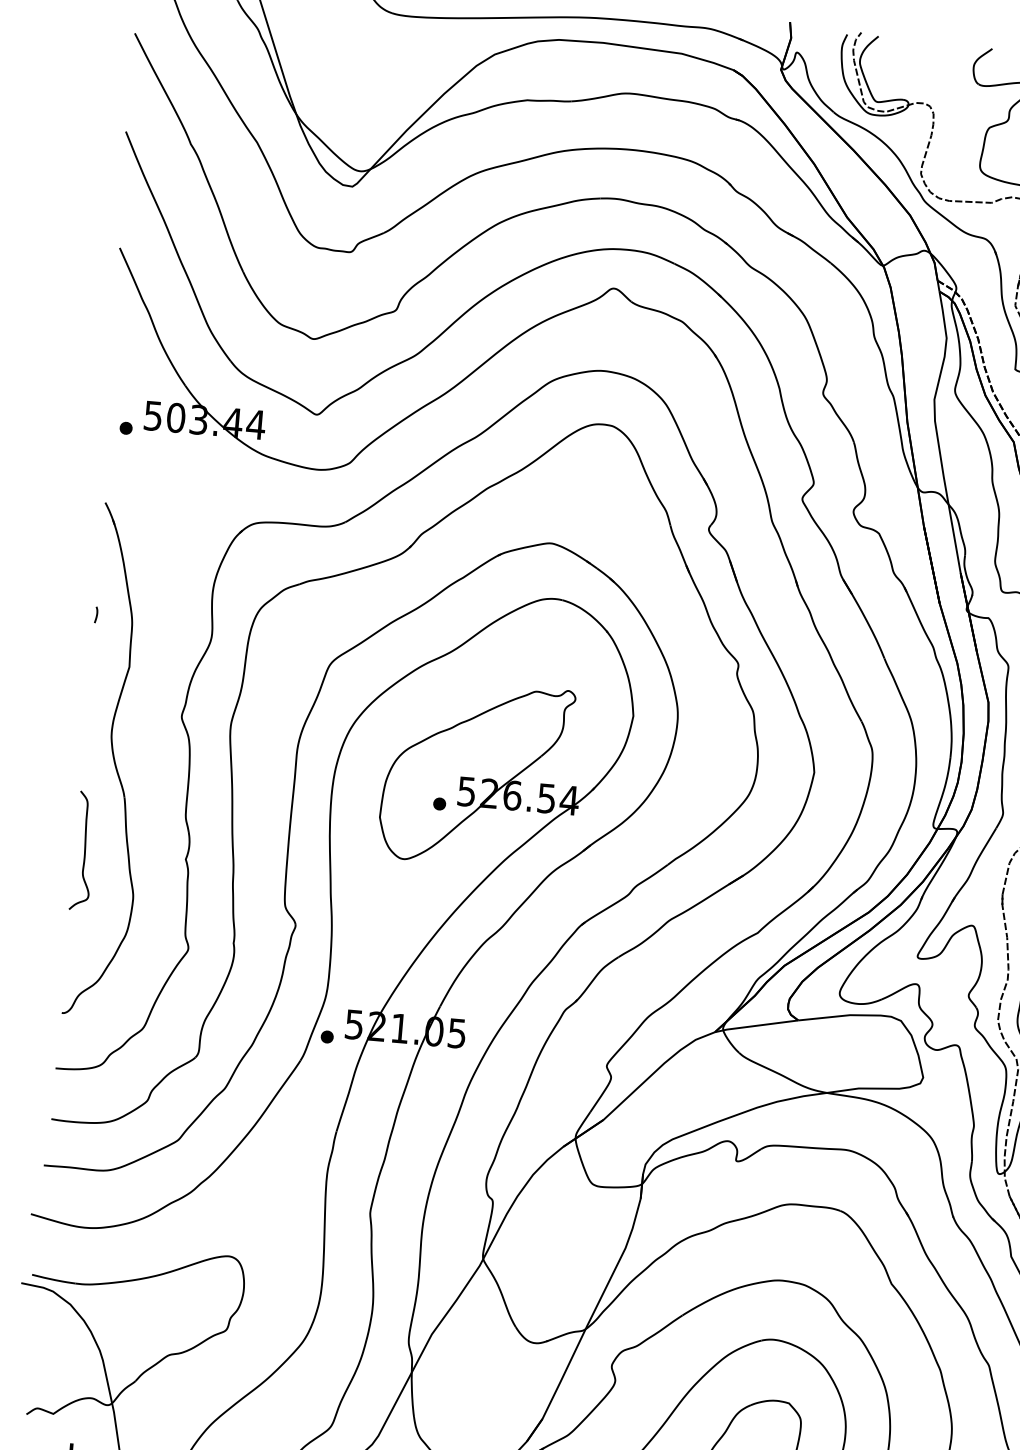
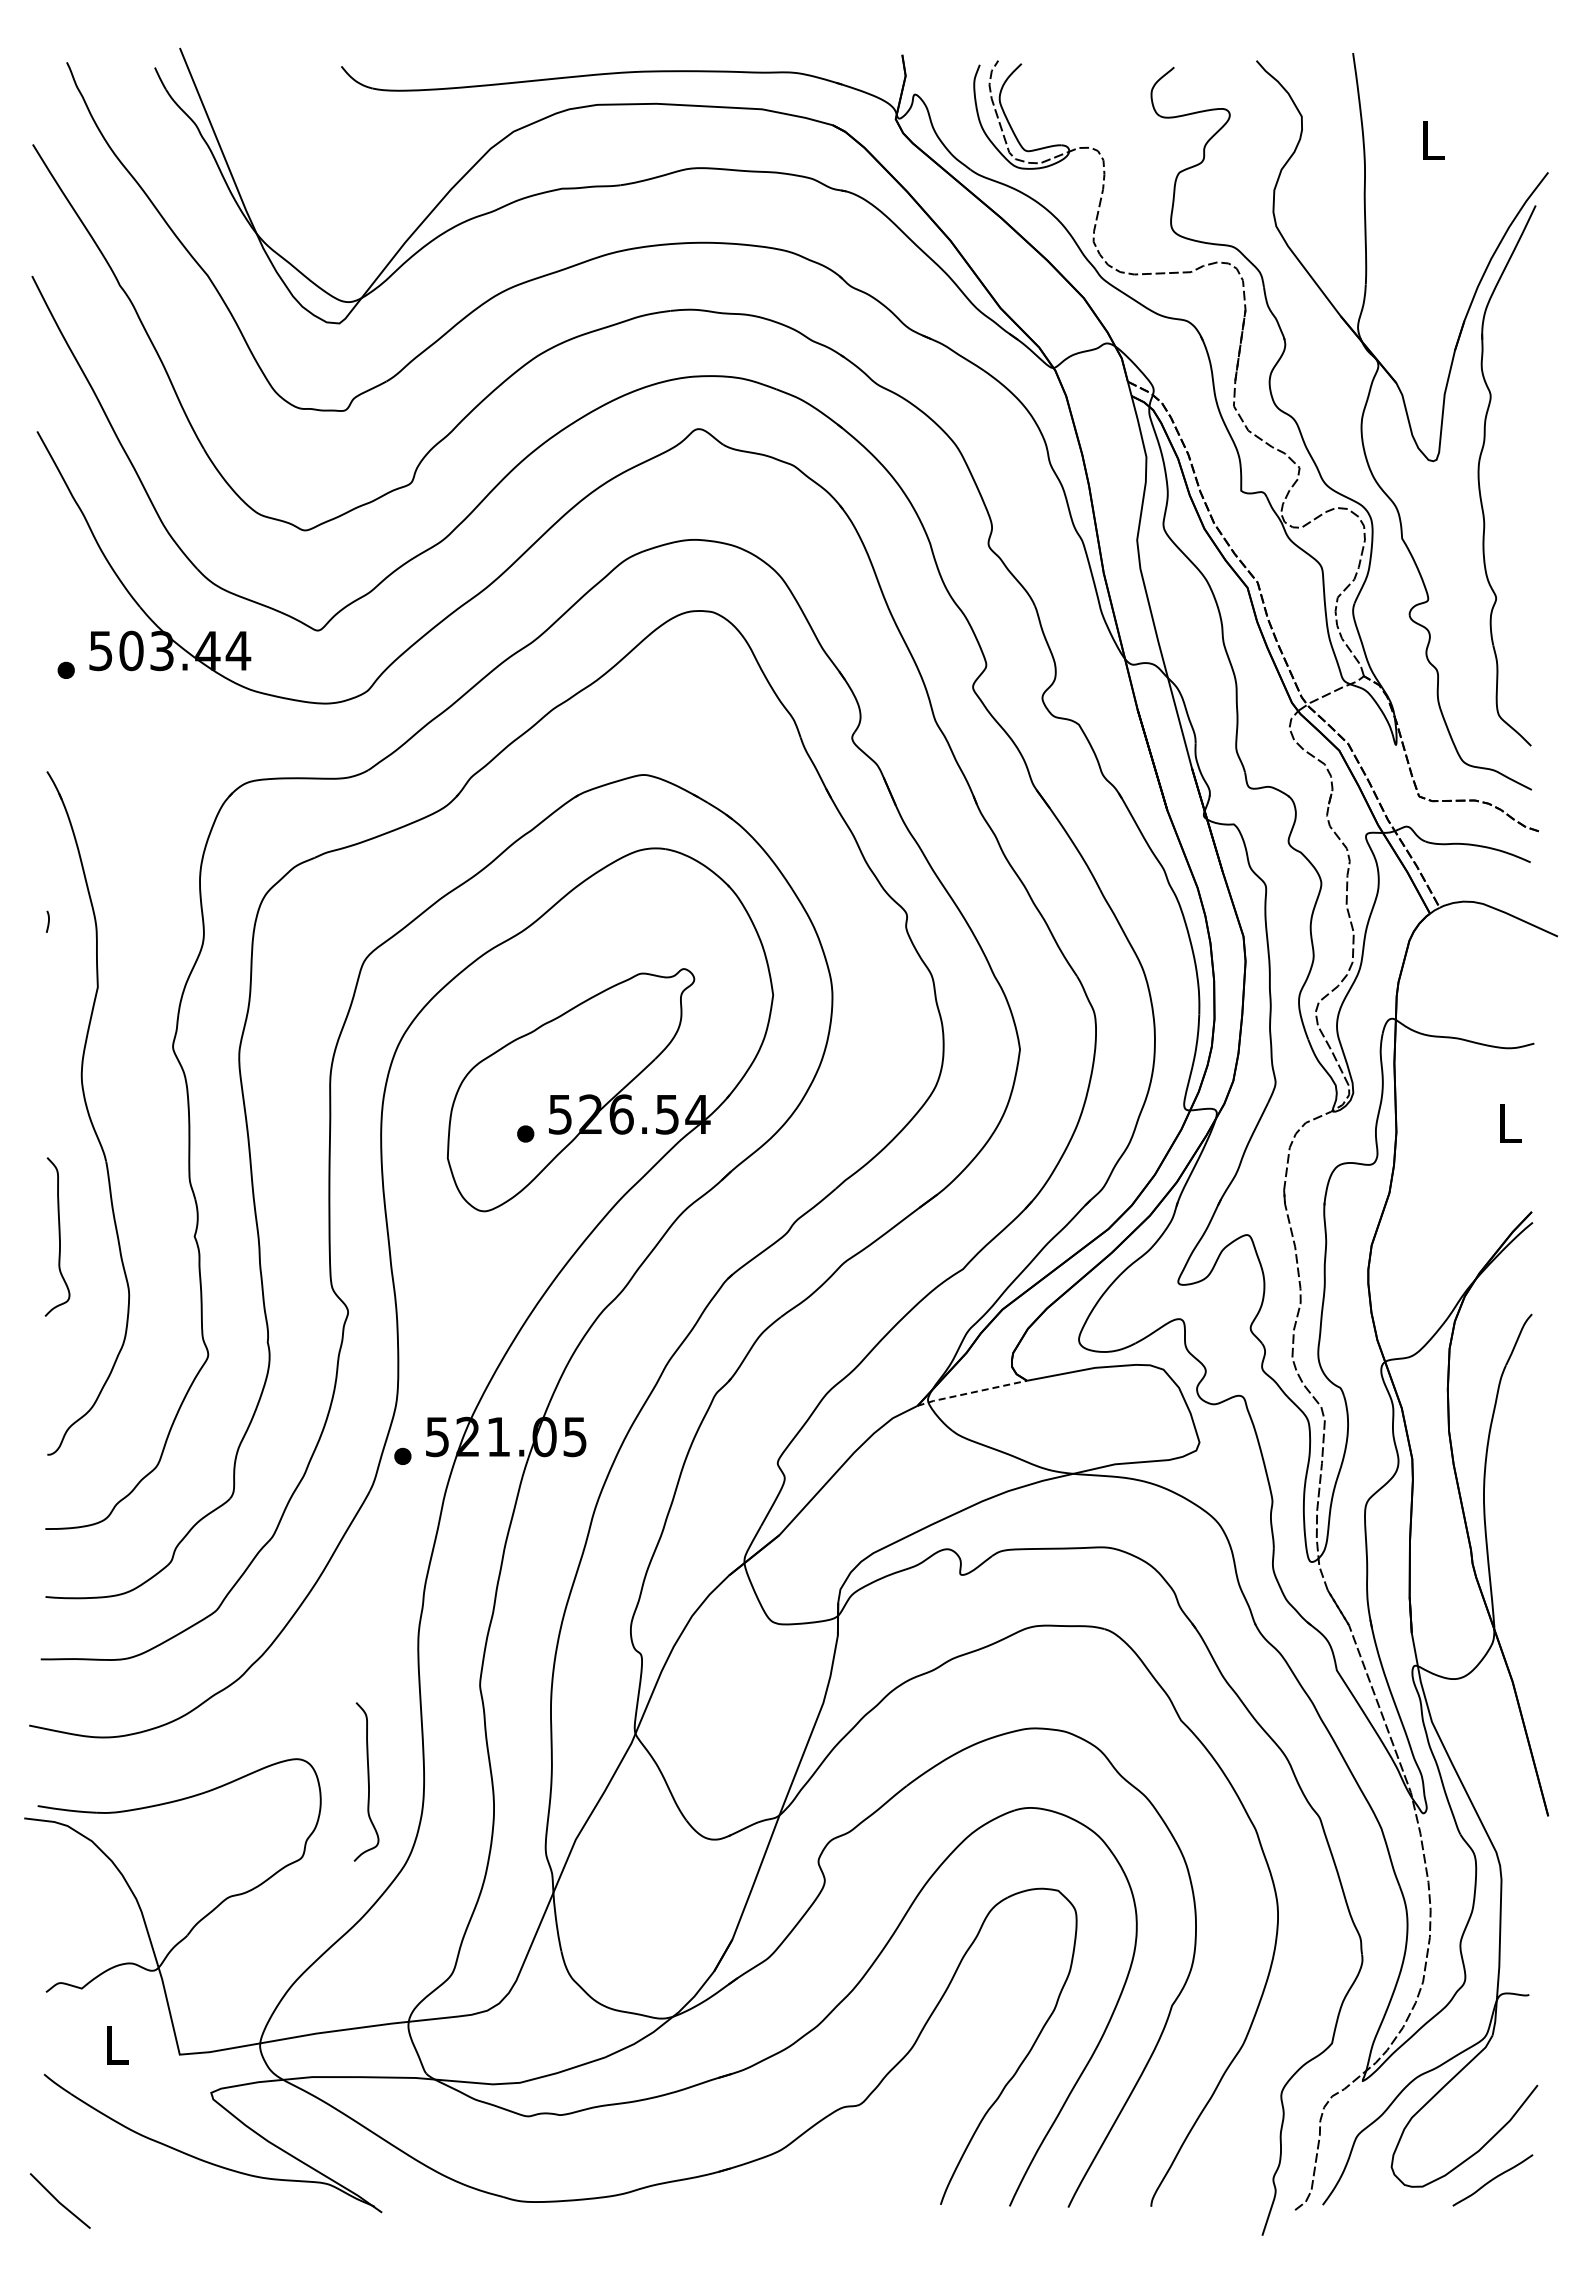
line: (756, 1025) -> (971, 1392), solid -> dashed
curve: (280, 1277) -> (367, 1781), added

